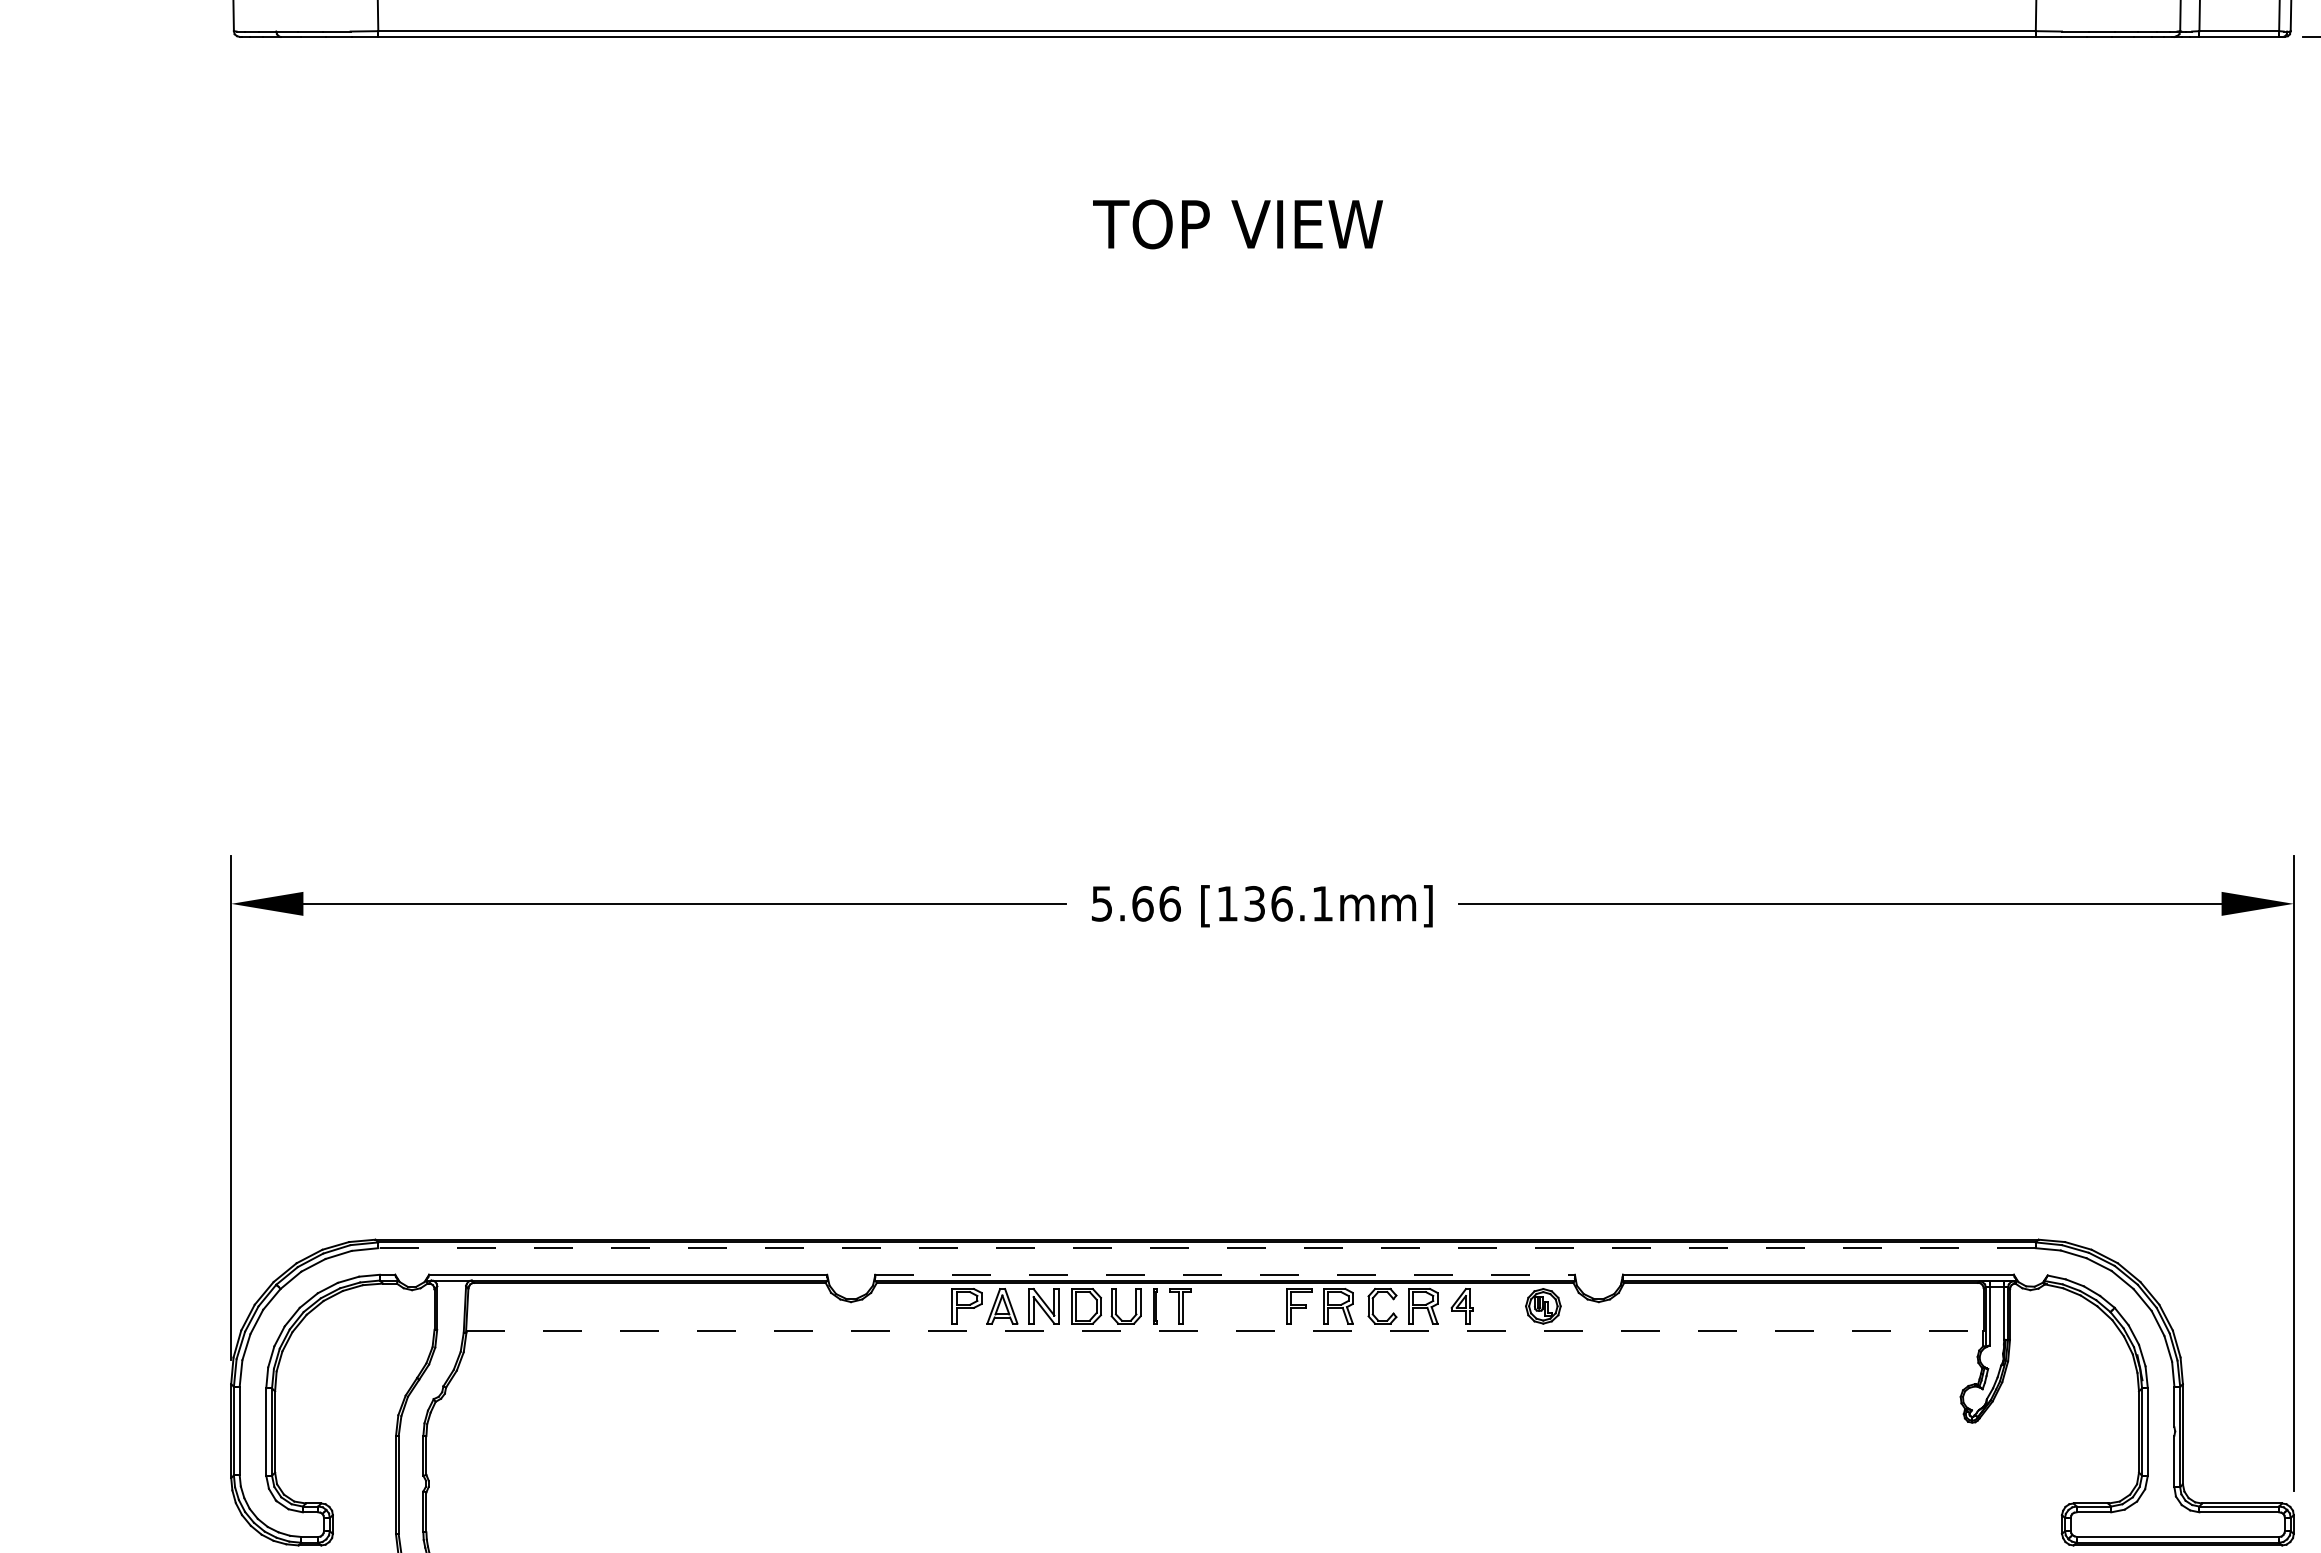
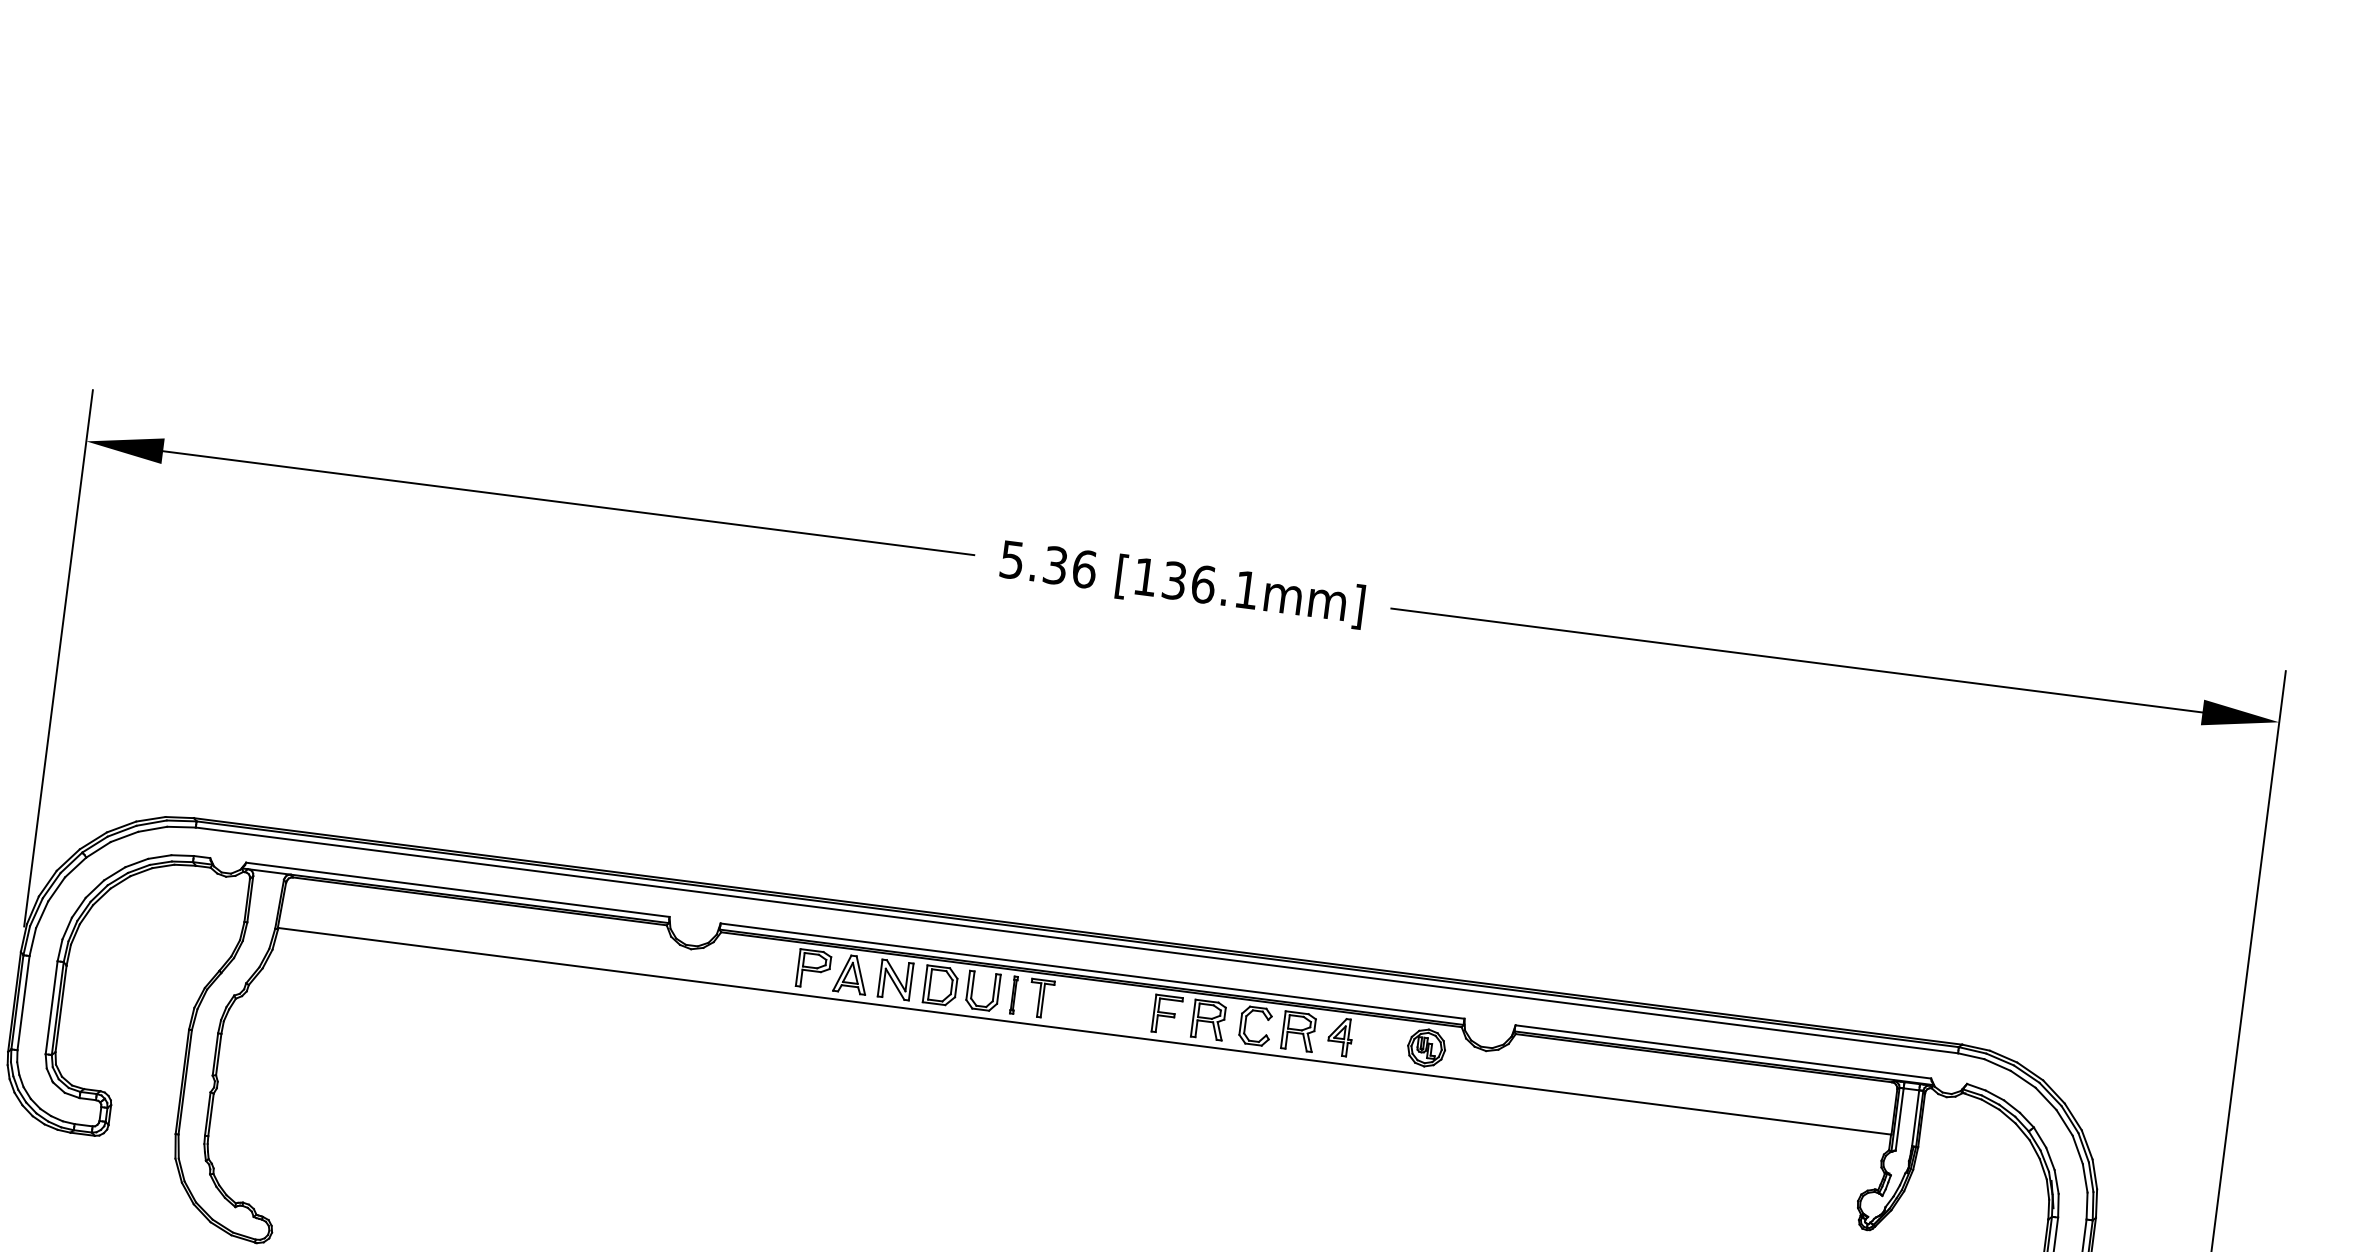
text: (1142, 903) -> (1055, 565), 5.66 -> 5.36
line: (1207, 1248) -> (1077, 940), dashed -> solid
line: (1225, 1274) -> (1092, 970), dashed -> solid
line: (1224, 1331) -> (1084, 1031), dashed -> solid

